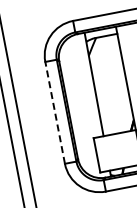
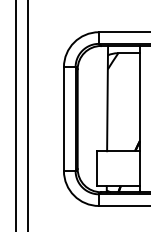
line: (54, 113) -> (63, 119), dashed -> solid

